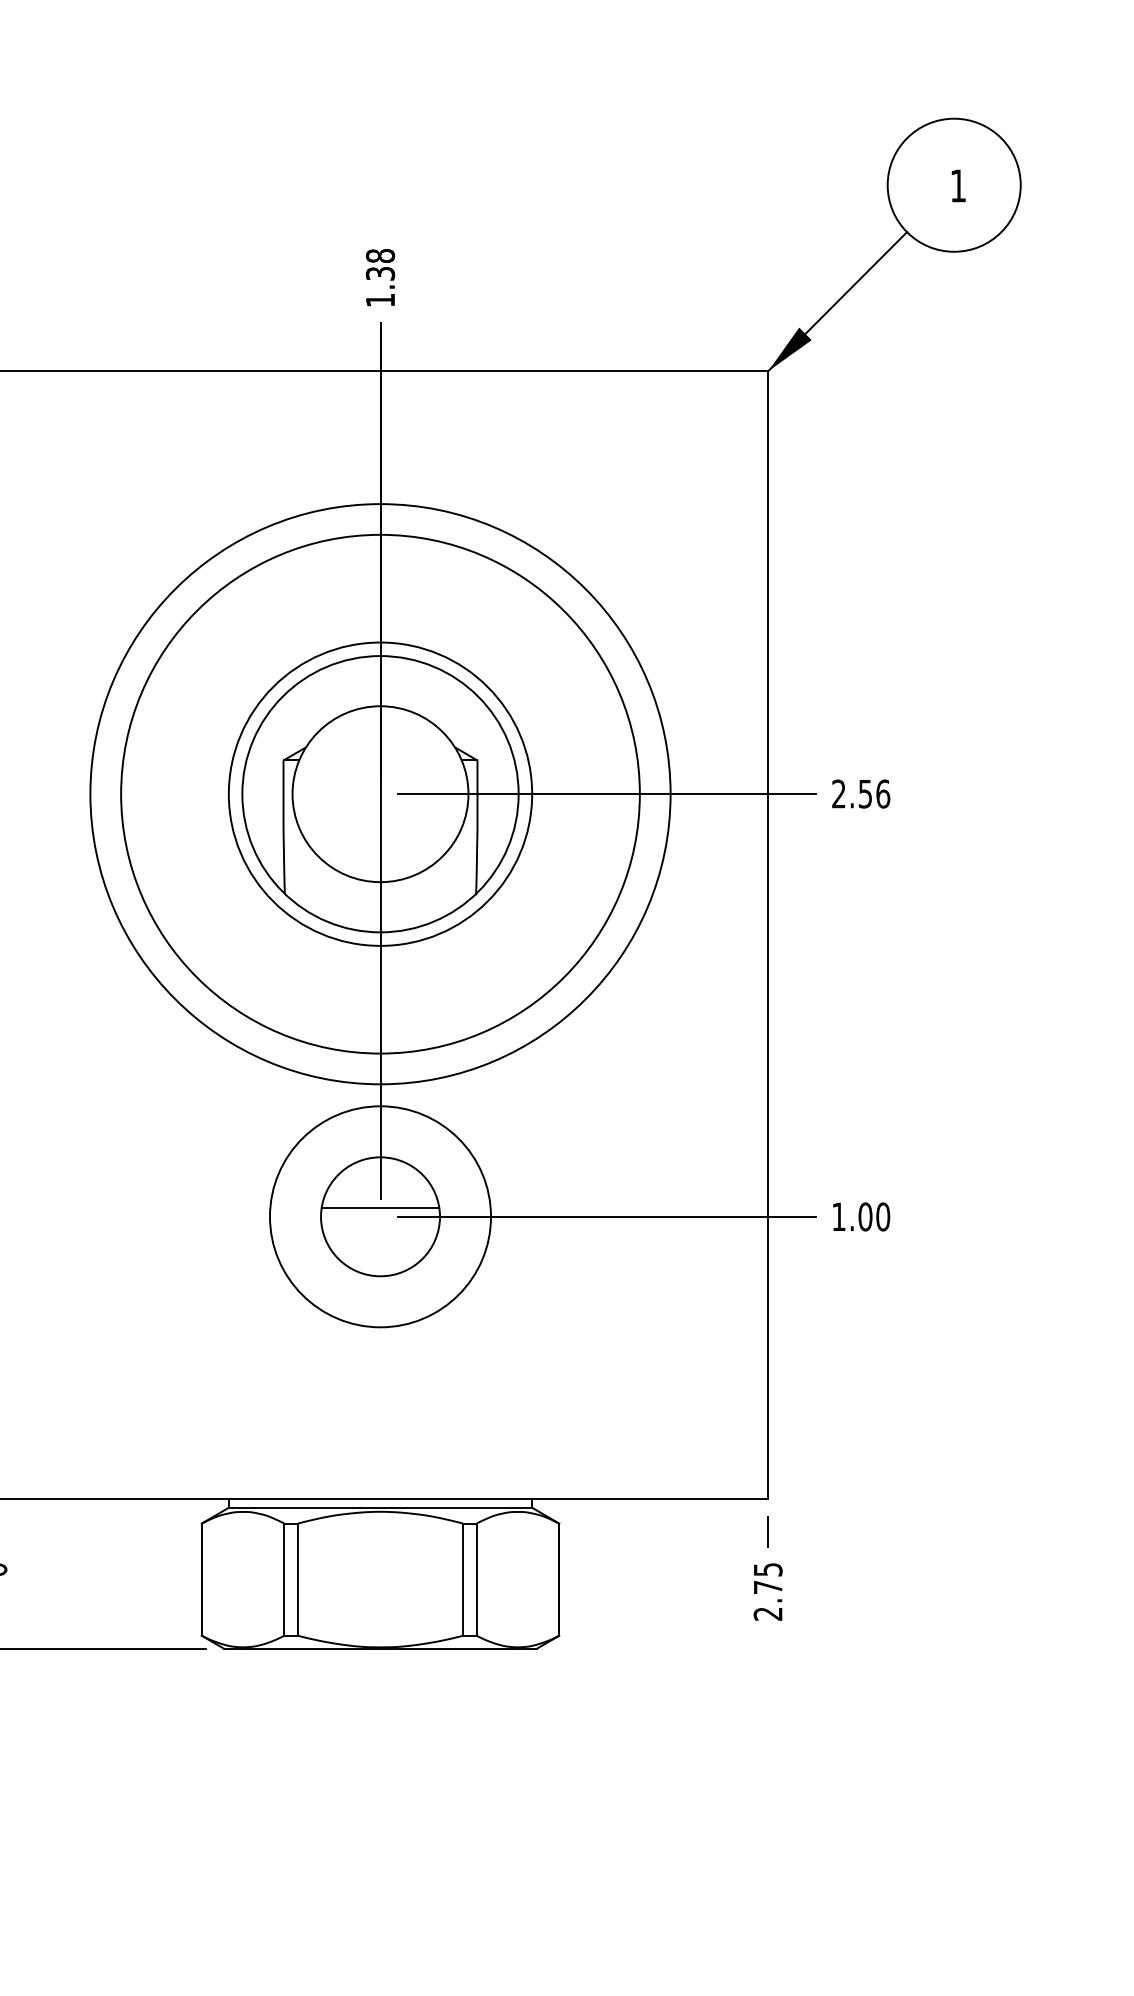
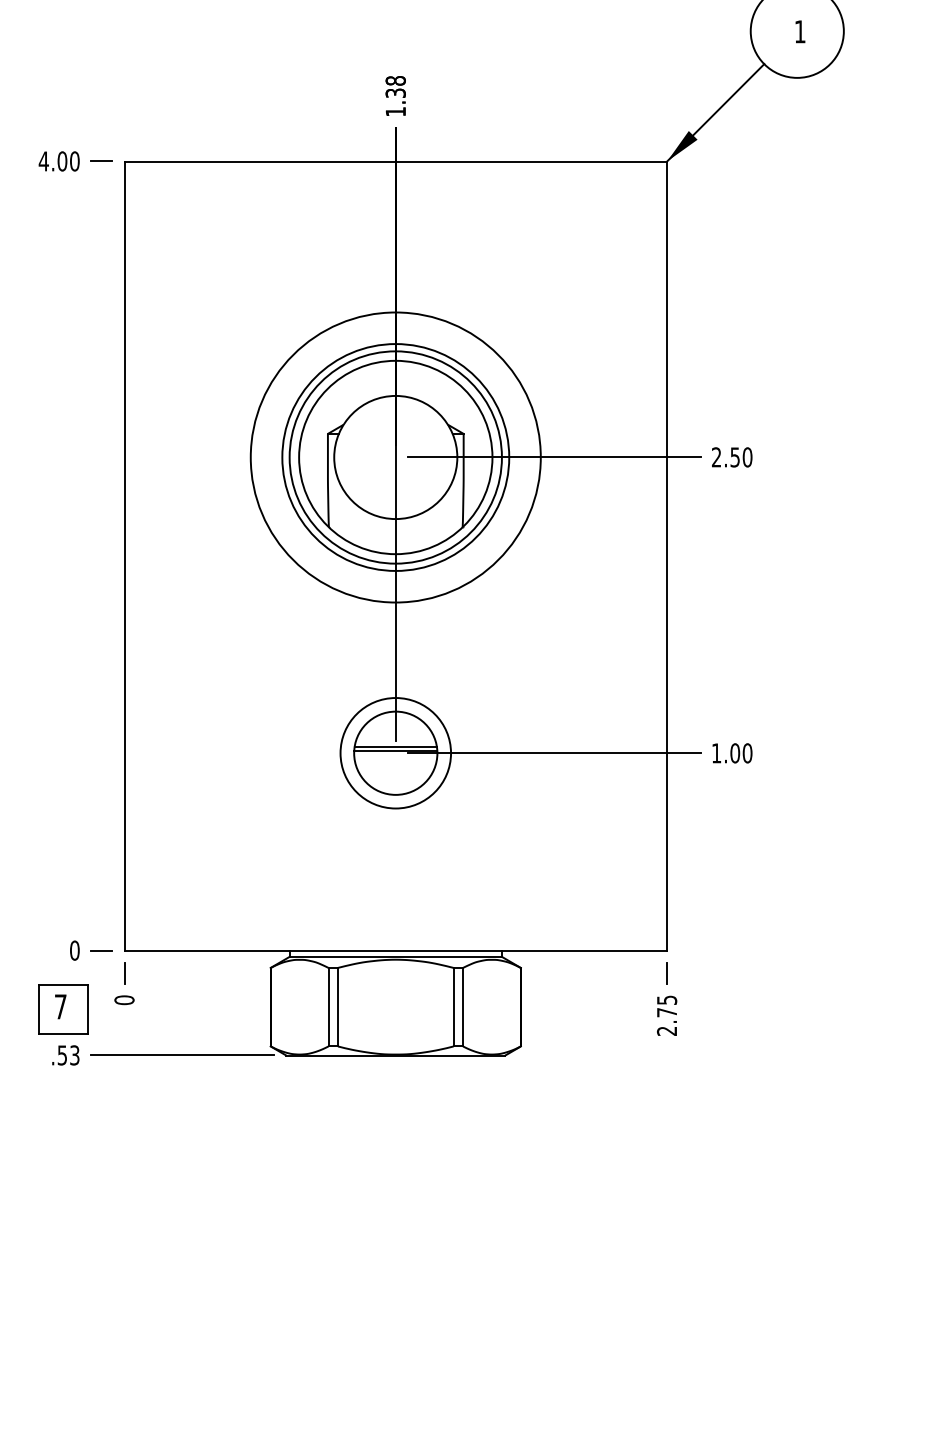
circle: (380, 794) -> (395, 457), size x0.62
circle: (380, 794) -> (395, 457), size x0.71
text: (883, 794) -> (747, 457), 2.56 -> 2.50
line: (380, 1212) -> (395, 750), added
circle: (380, 1217) -> (395, 753), size x0.71

